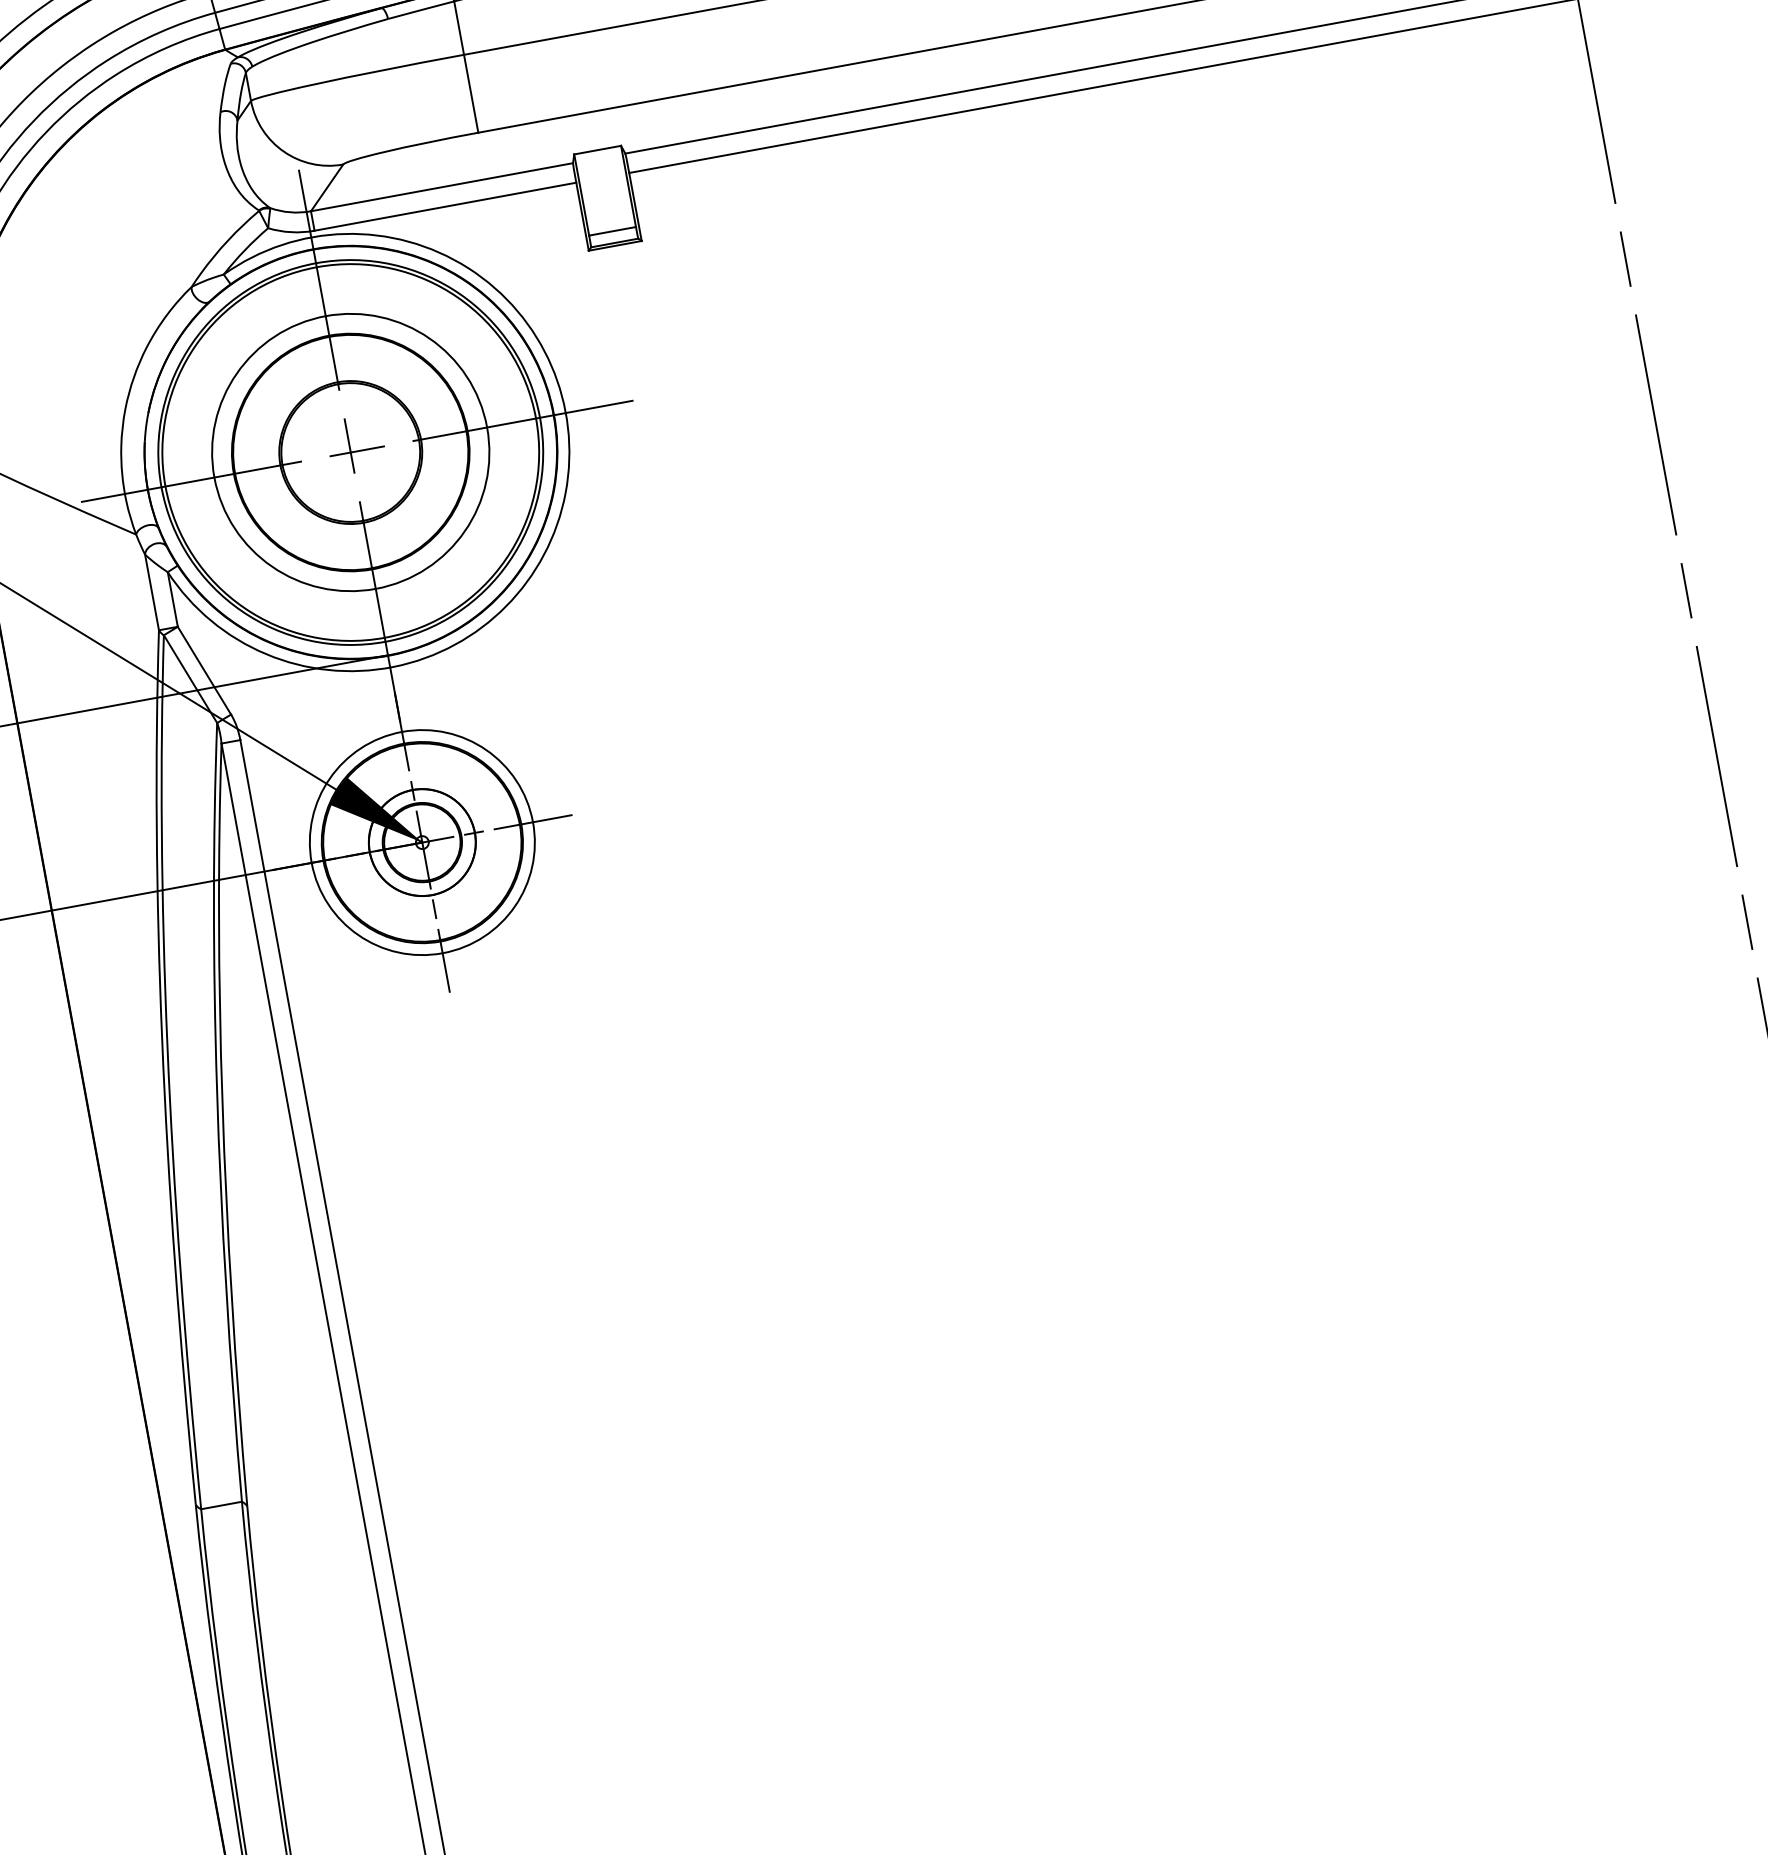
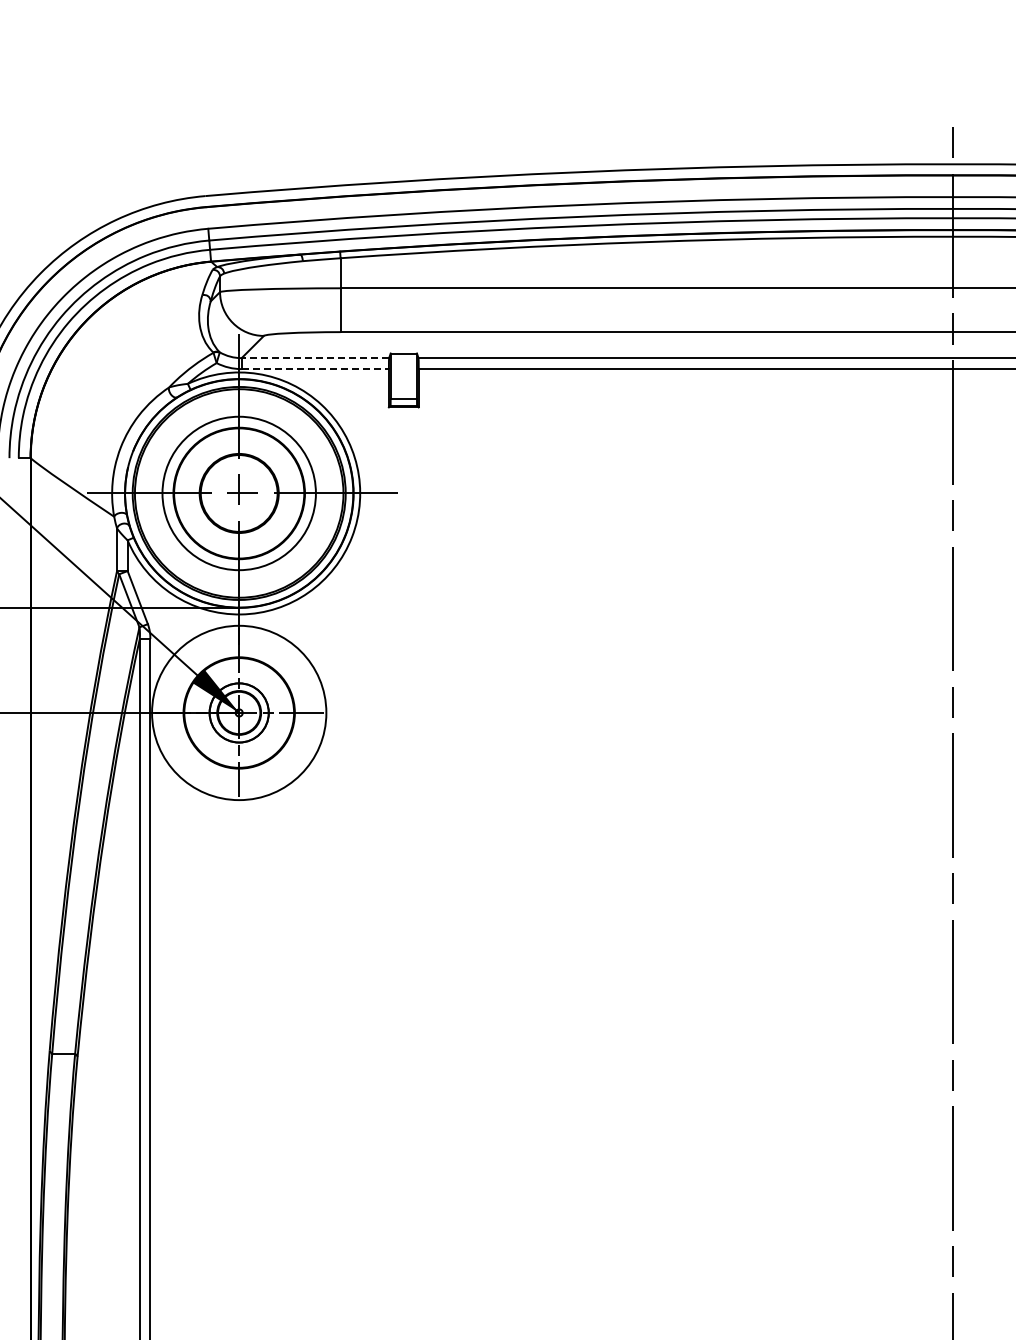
line: (442, 187) -> (315, 358), solid -> dashed
line: (445, 207) -> (315, 369), solid -> dashed
circle: (420, 841) -> (238, 712), size x1.4

